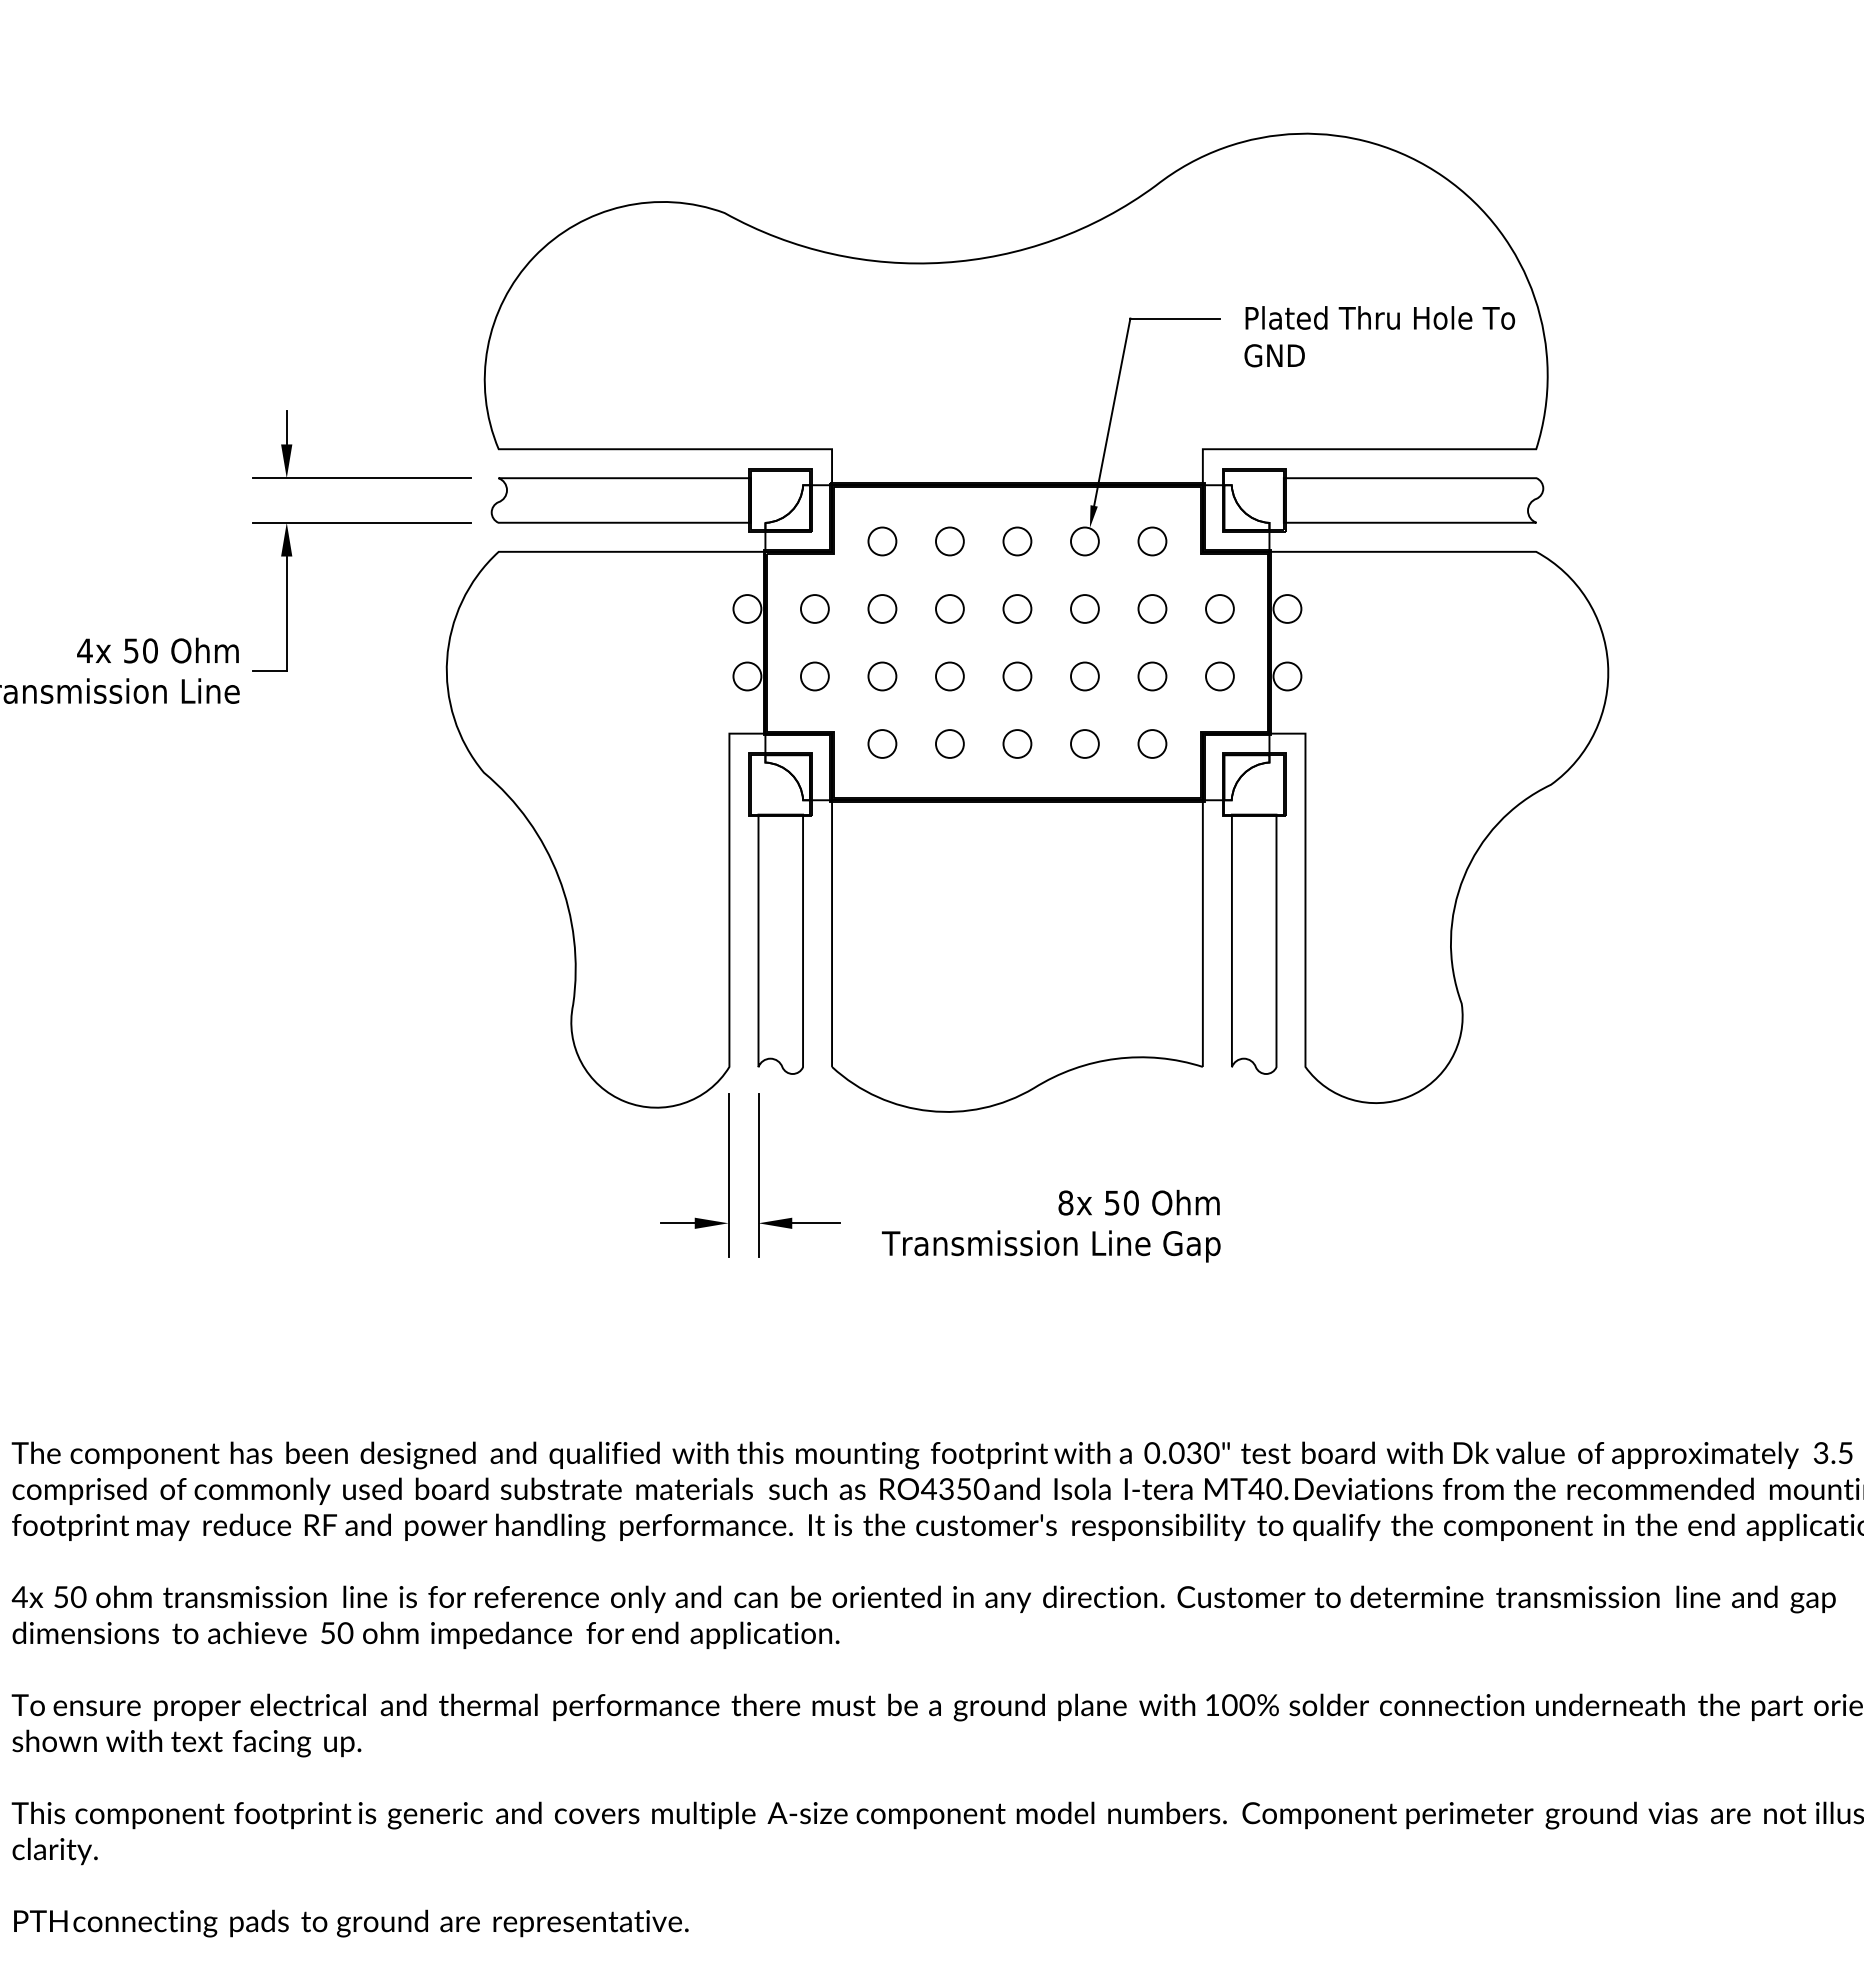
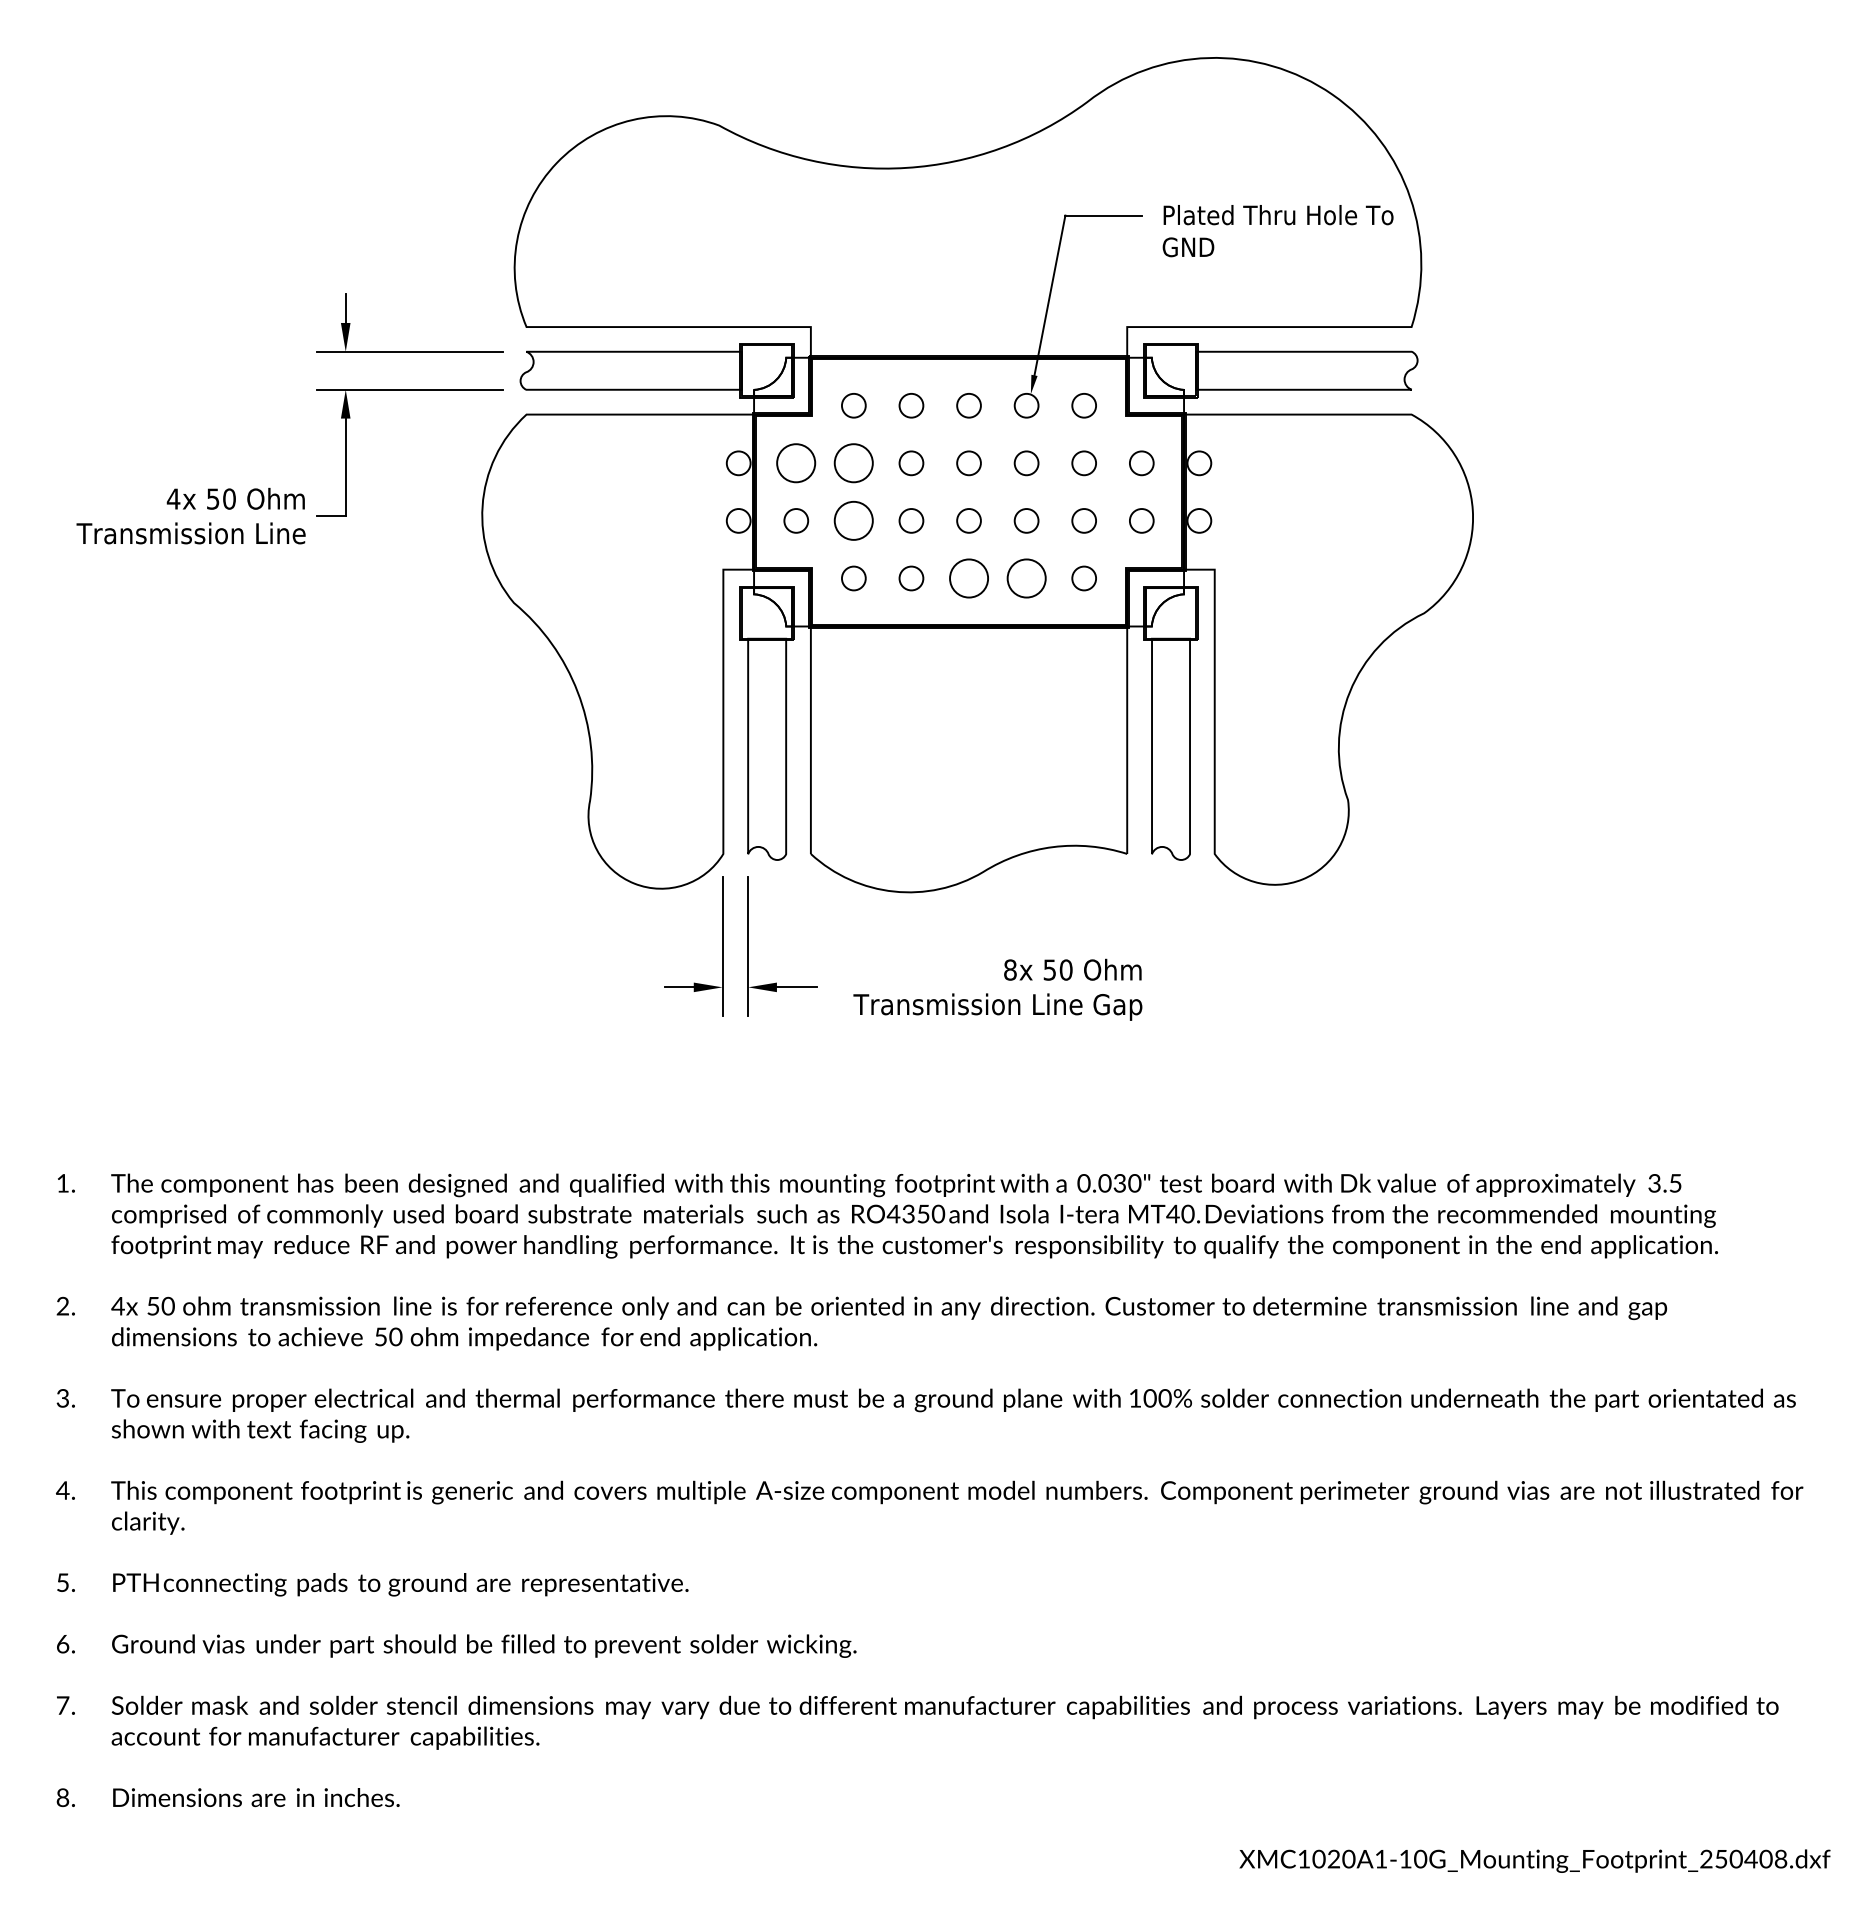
circle: (815, 609) -> (796, 463), size x1.6
circle: (881, 609) -> (853, 463), size x1.6
circle: (881, 676) -> (853, 520), size x1.6
circle: (1016, 743) -> (968, 578), size x1.6
circle: (1084, 743) -> (1026, 578), size x1.6

